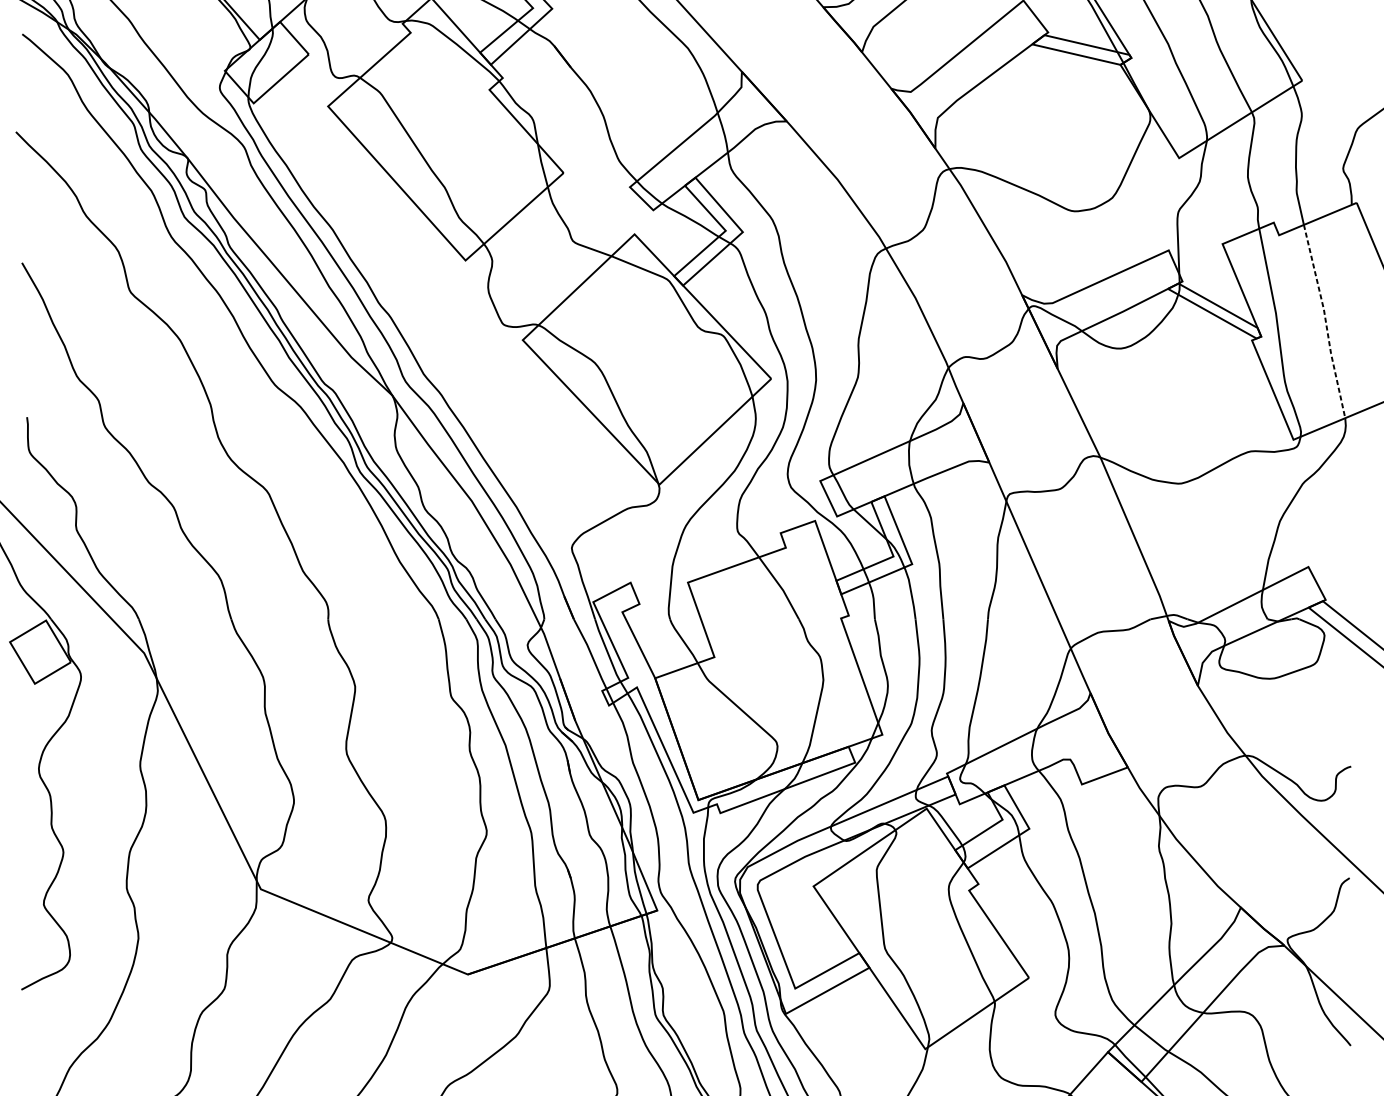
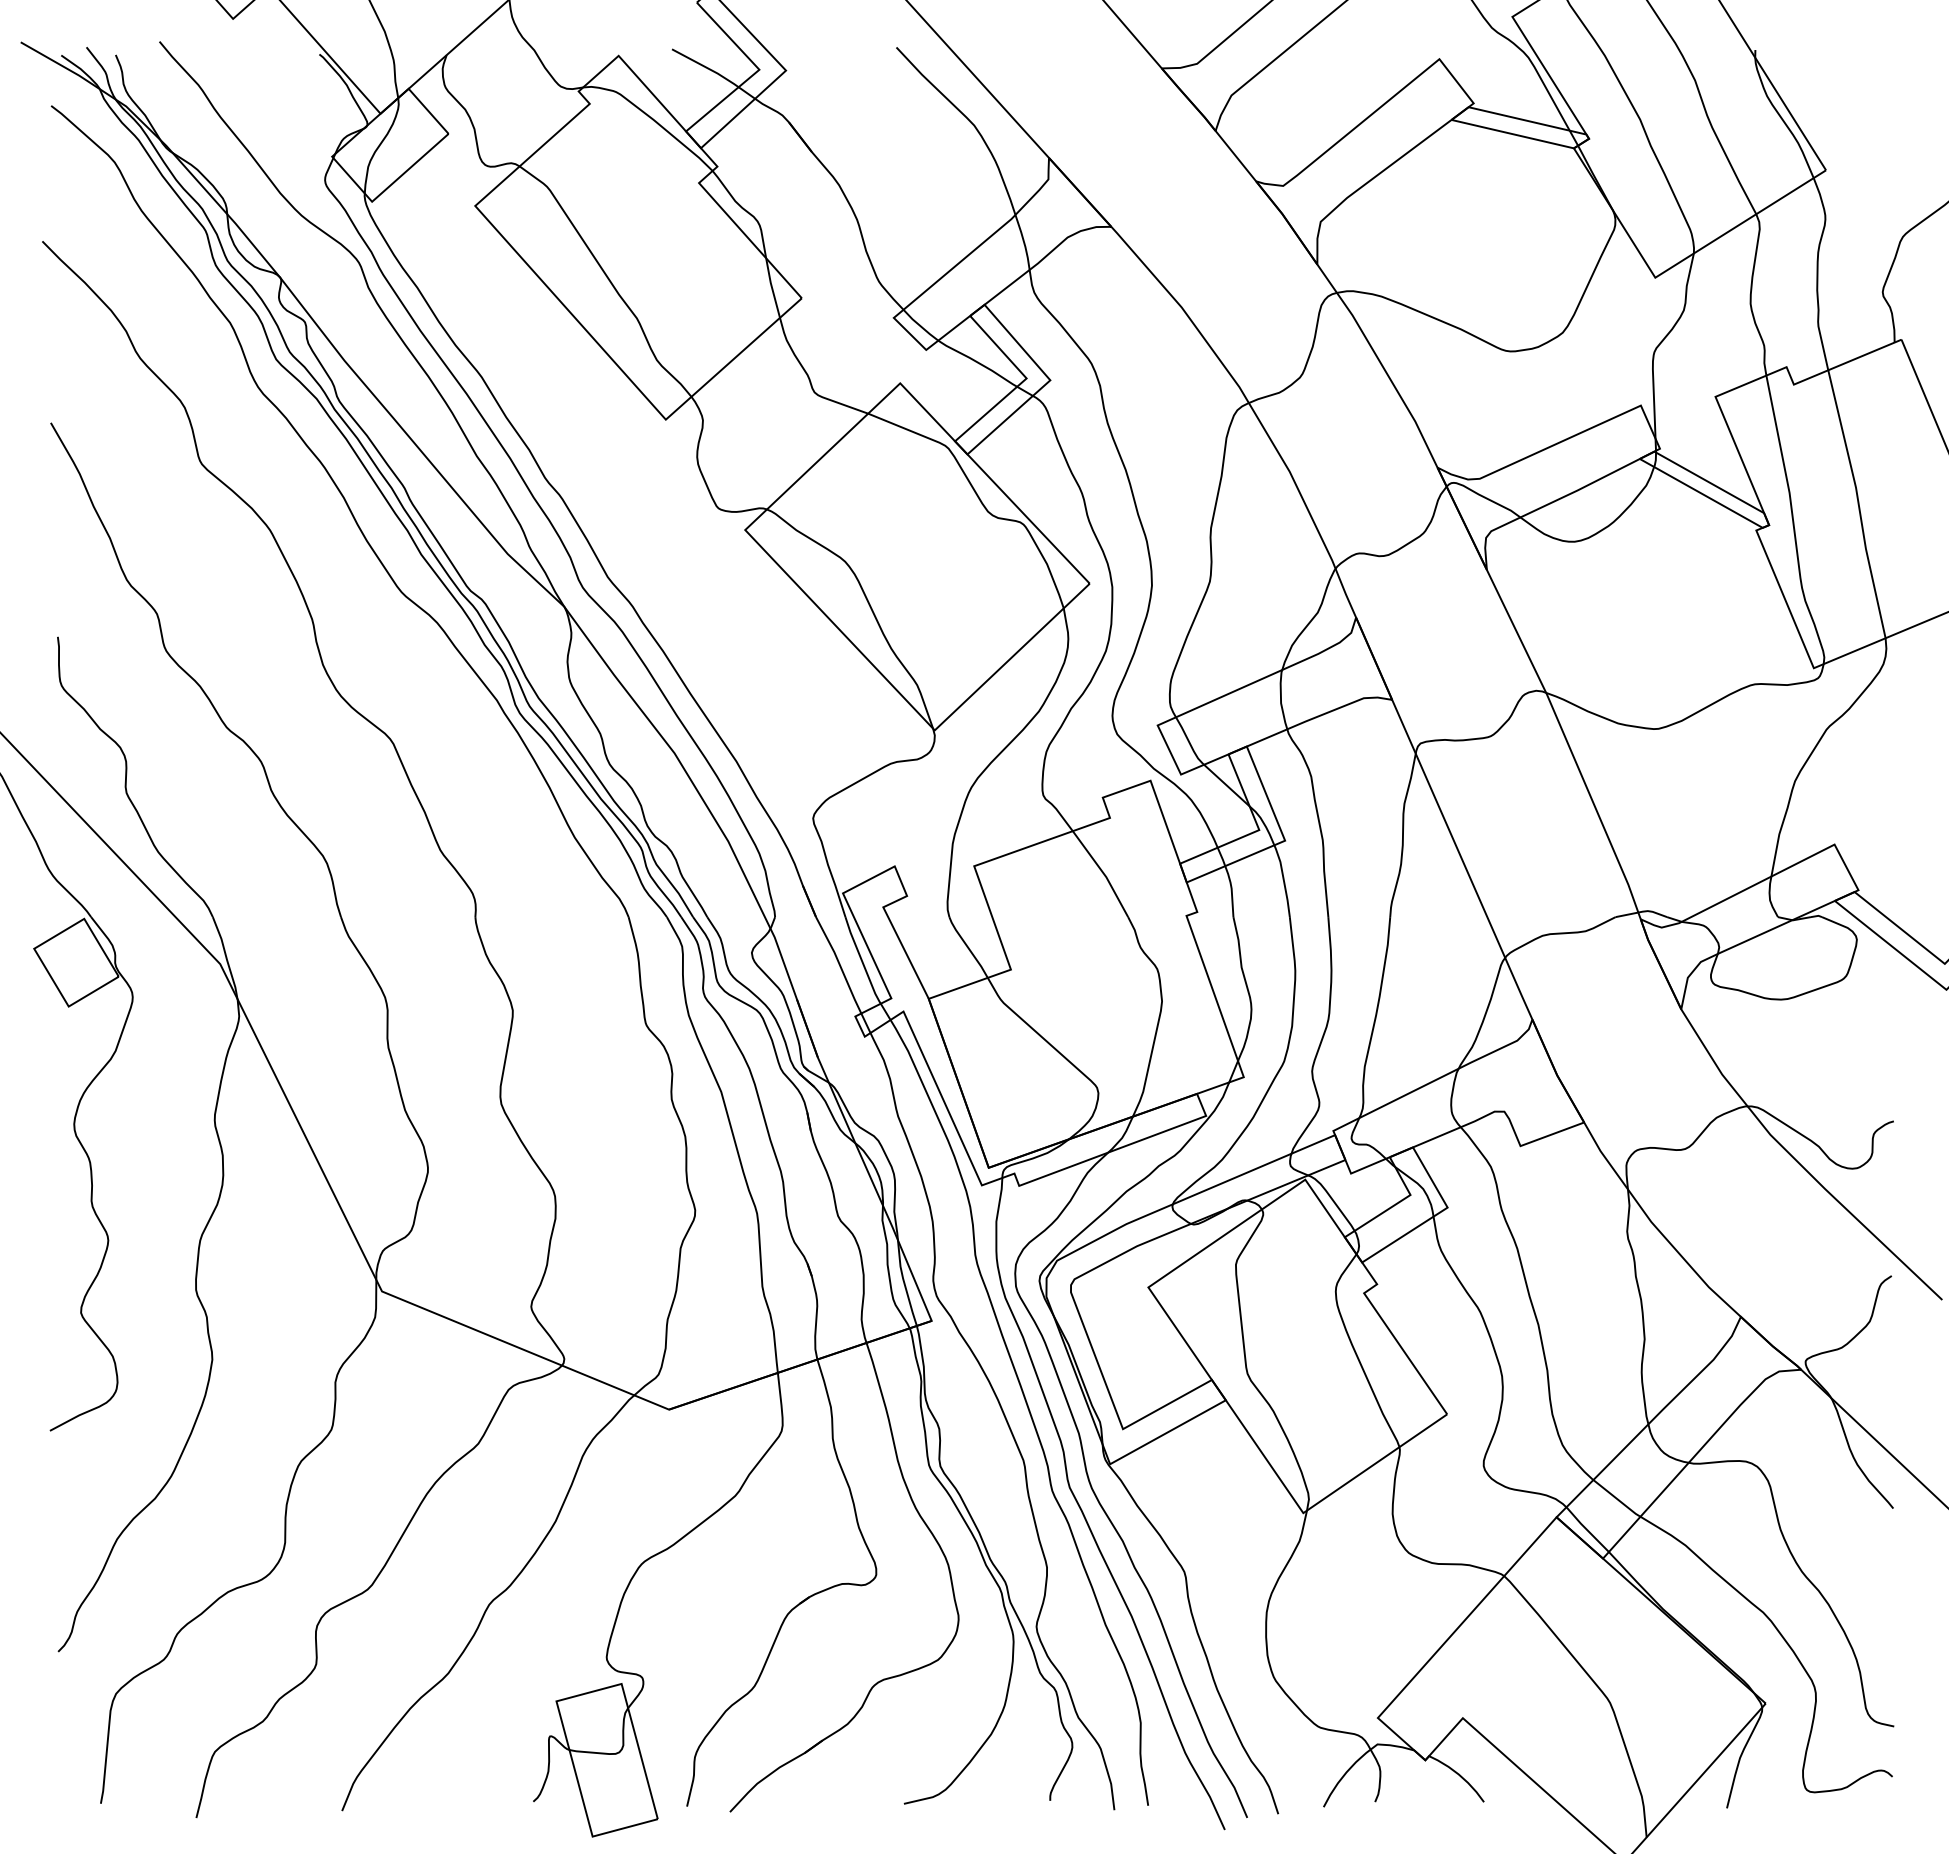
line: (1325, 321) -> (1858, 504), dashed -> solid

